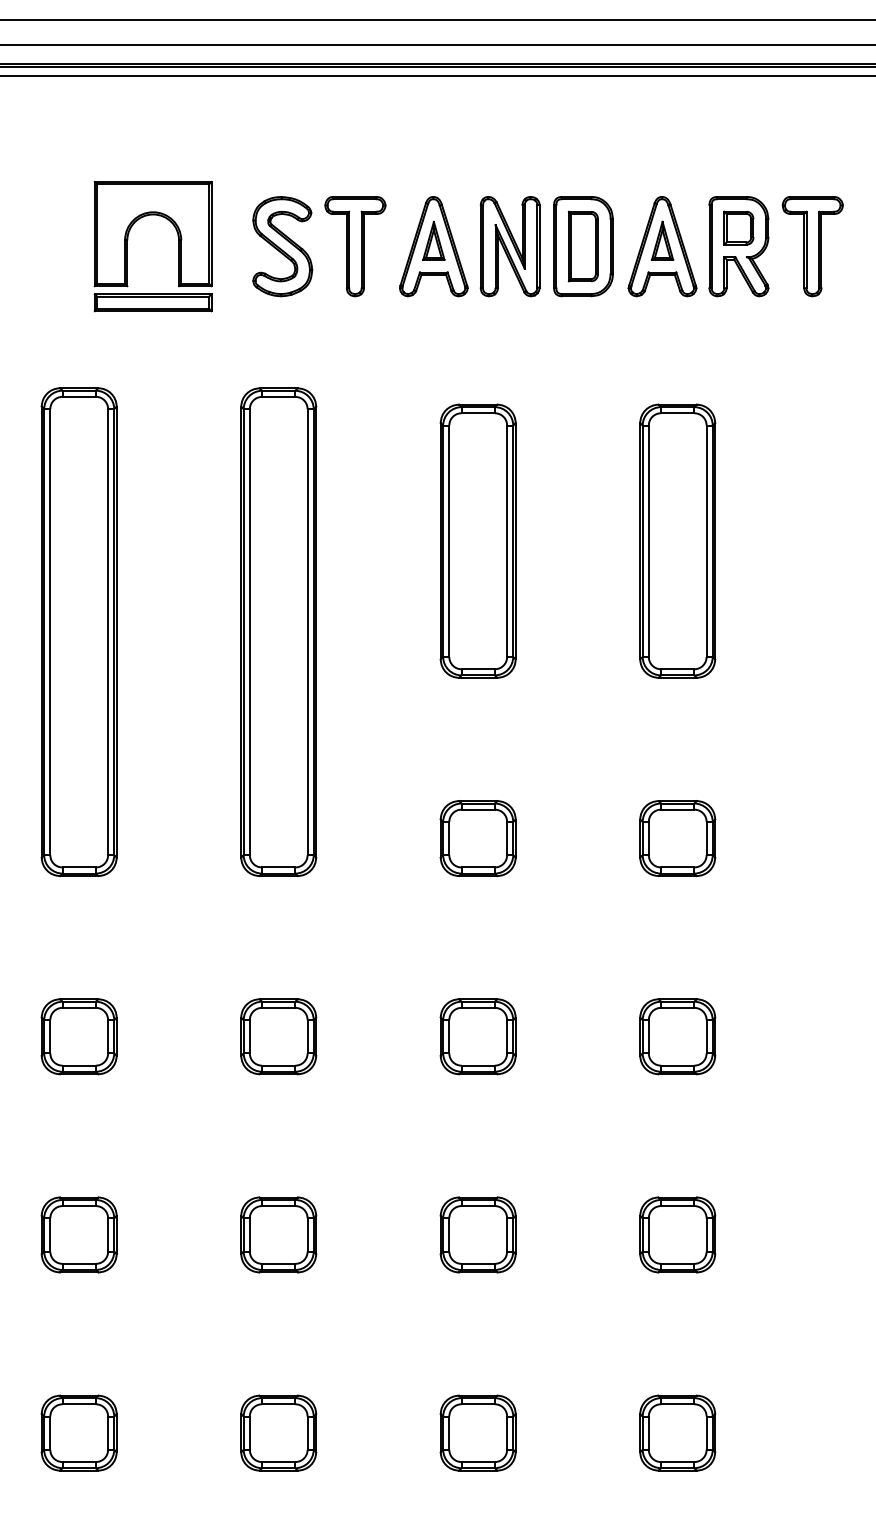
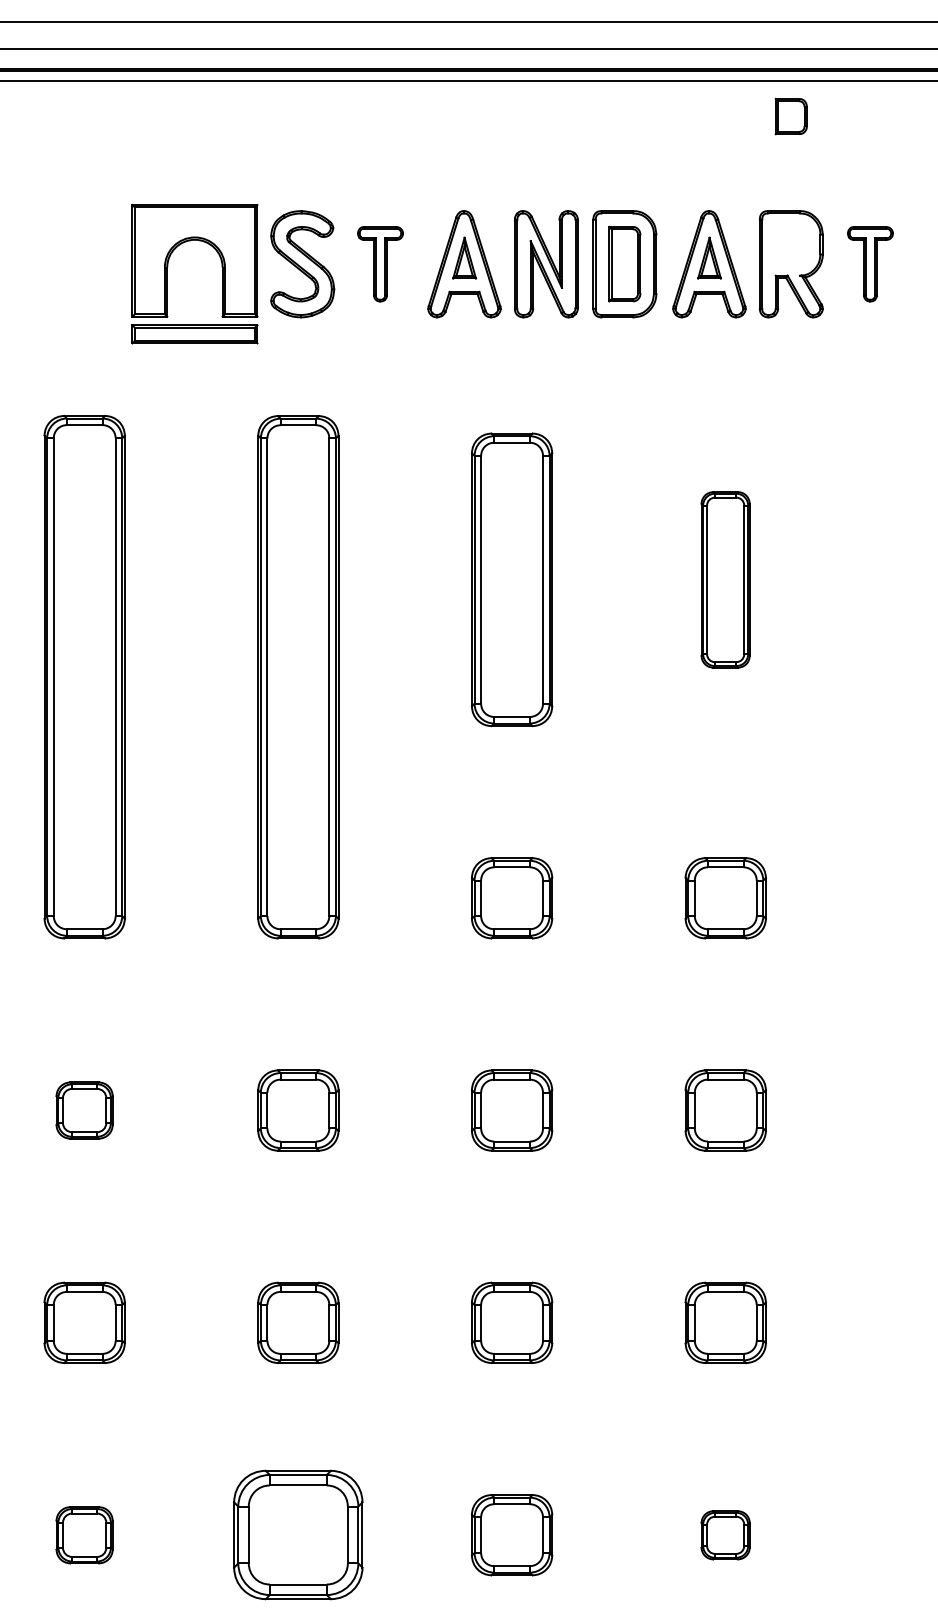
part: (738, 228) -> (790, 116), moved
part: (127, 246) -> (167, 274), moved
part: (355, 246) -> (380, 264), size x0.7
part: (812, 246) -> (870, 264), size x0.7
part: (677, 540) -> (725, 579), size x0.6
part: (79, 1036) -> (84, 1110), size x0.7
part: (79, 1433) -> (84, 1535), size x0.7
part: (278, 1433) -> (298, 1535), size x1.6
part: (677, 1433) -> (725, 1535), size x0.6

